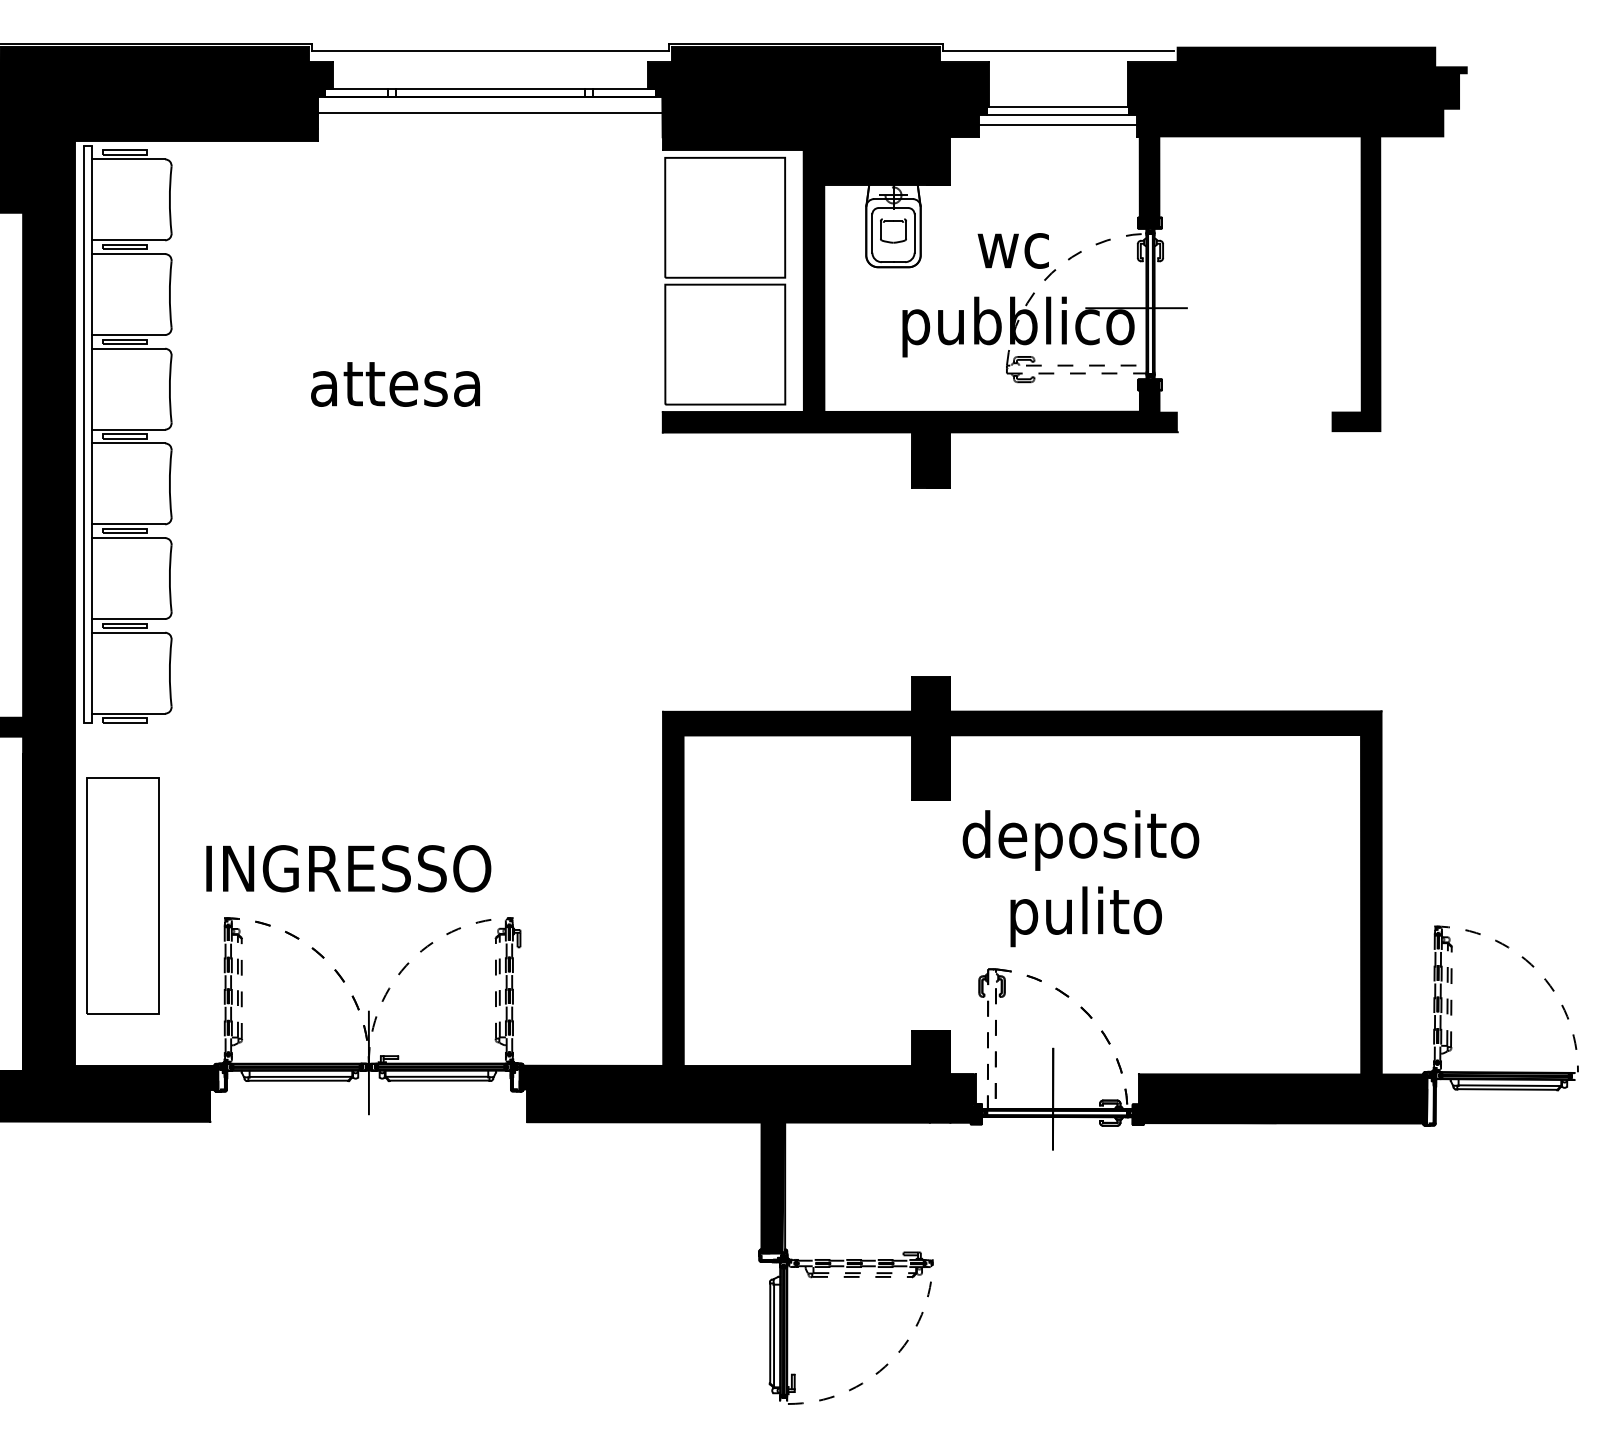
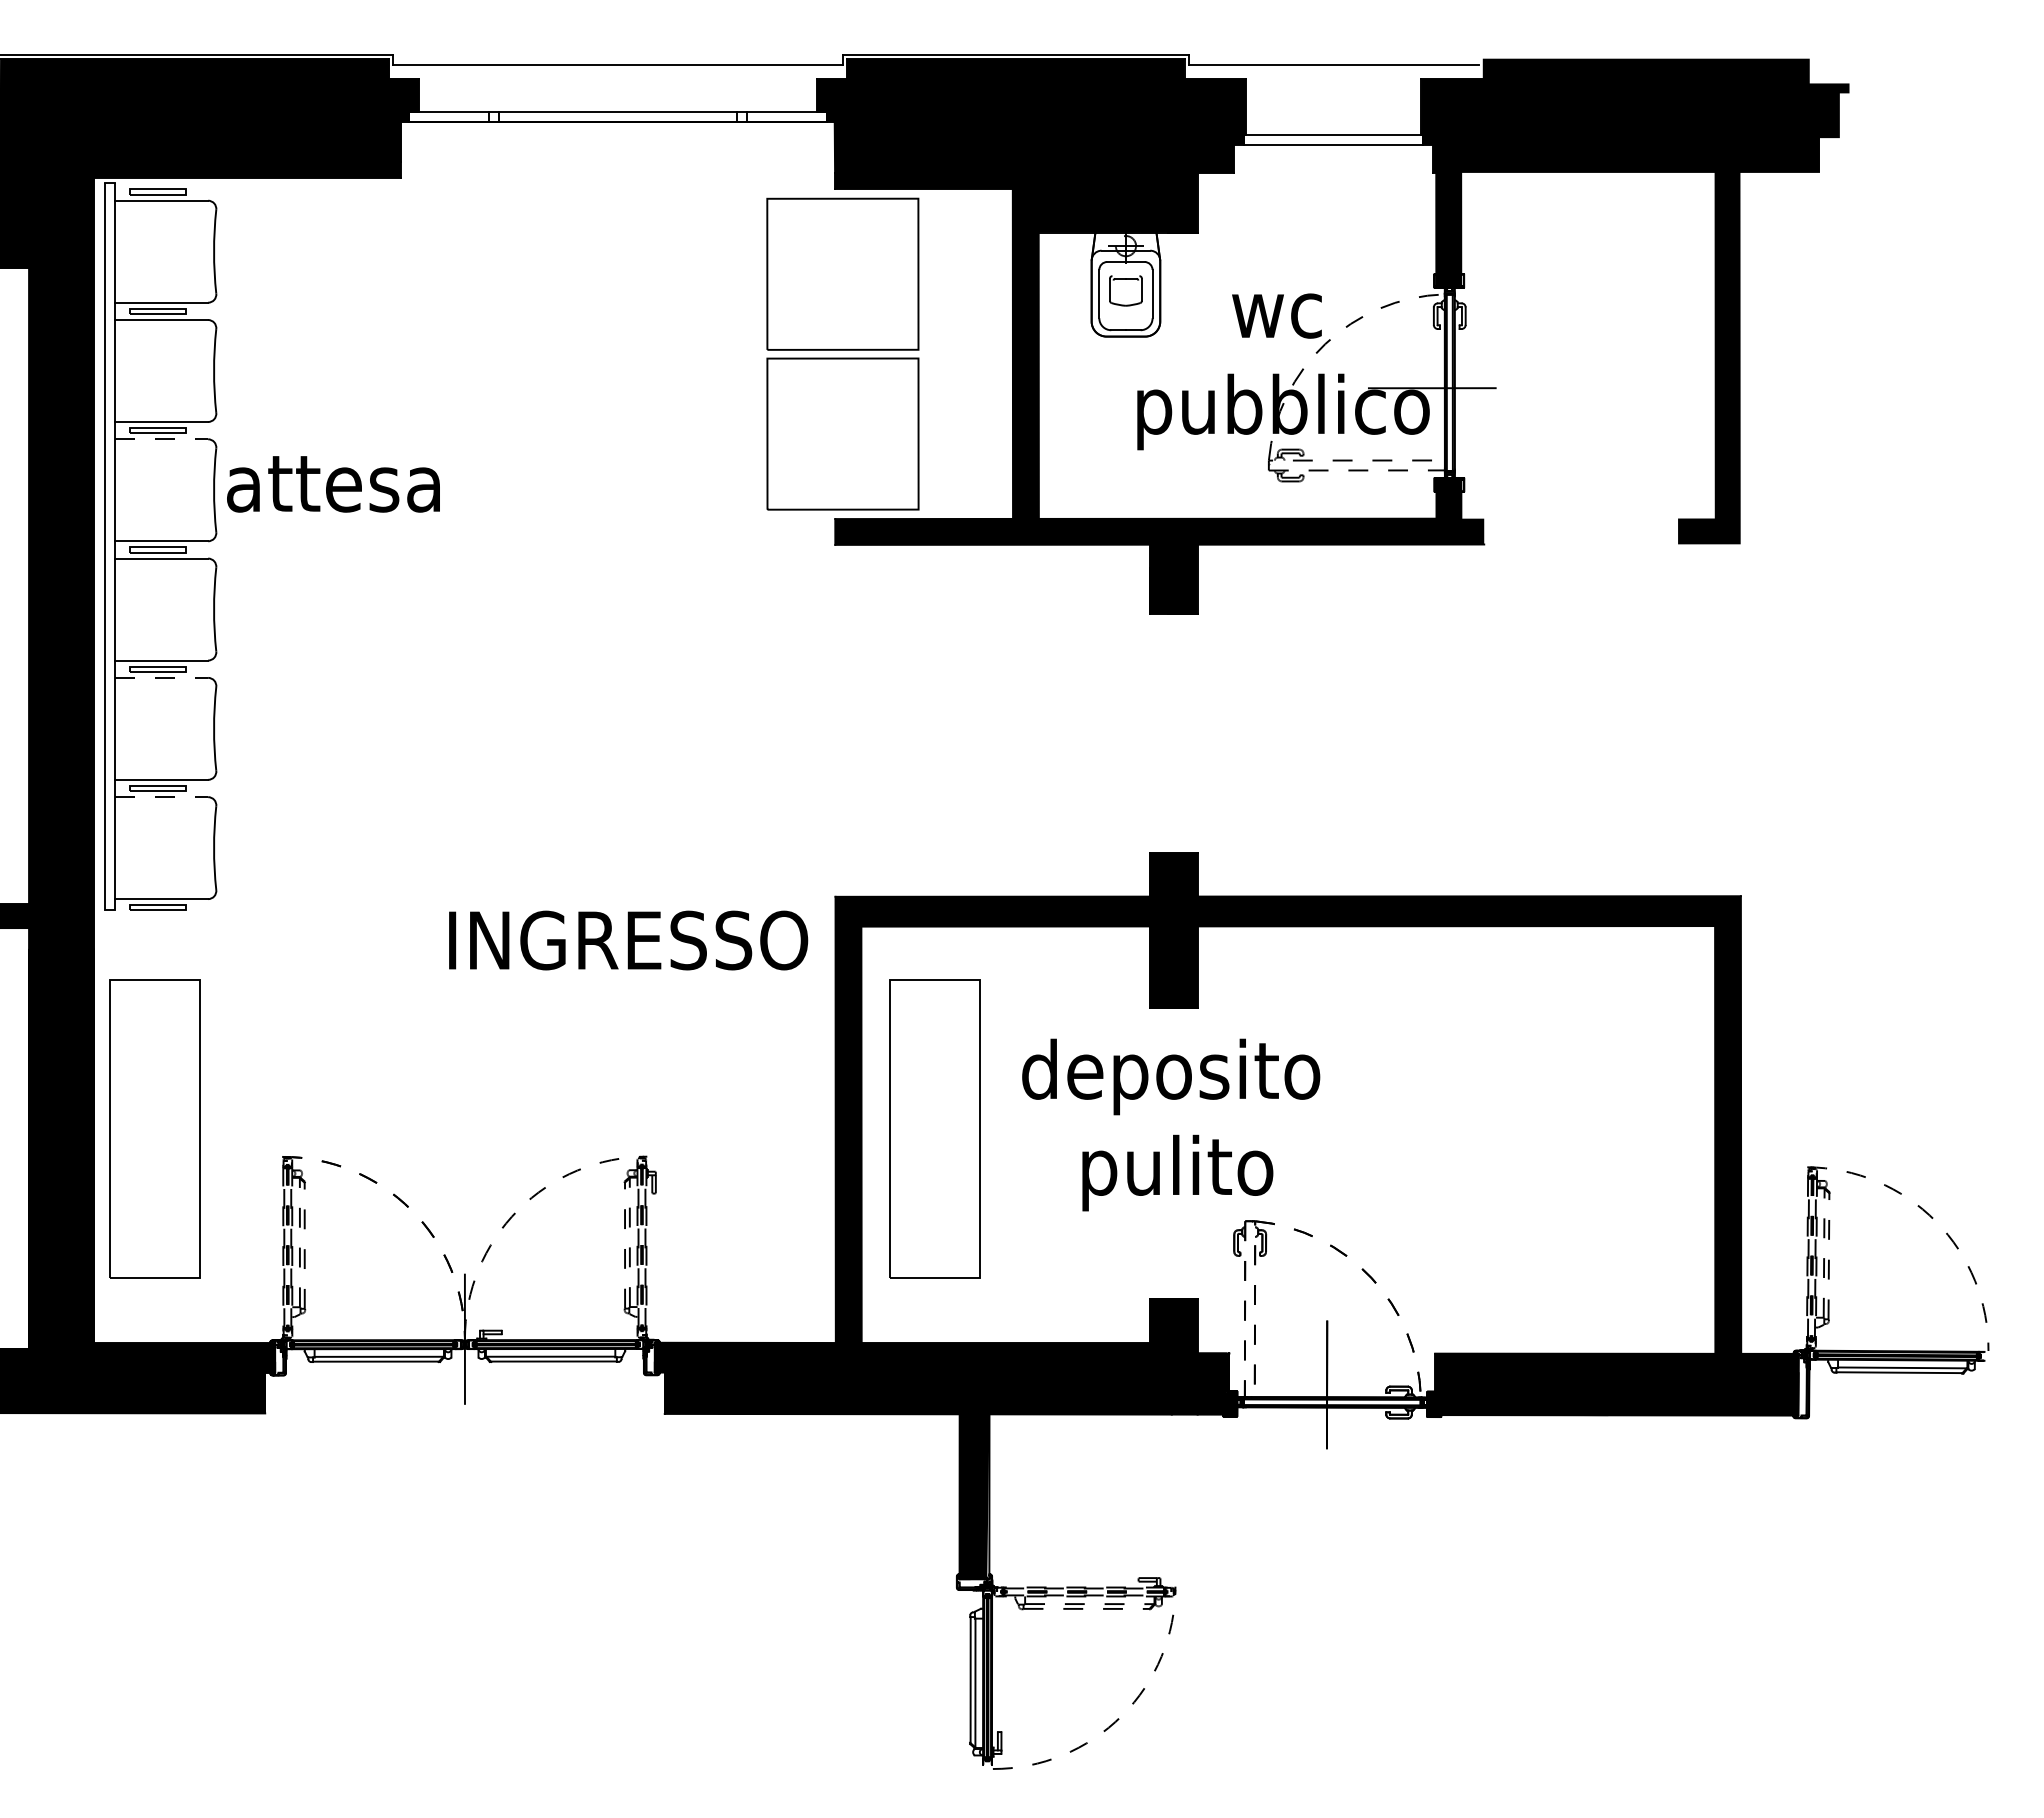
line: (489, 113) -> (617, 142), removed
line: (1058, 125) -> (1333, 157), removed
part: (724, 280) -> (842, 353), moved
line: (128, 348) -> (162, 439), solid -> dashed
text: (395, 384) -> (333, 484), moved
line: (128, 537) -> (162, 677), solid -> dashed
line: (128, 633) -> (162, 797), solid -> dashed
text: (348, 868) -> (628, 940), moved
text: (1081, 878) -> (1171, 1124), moved
part: (741, 895) -> (934, 1128), added

